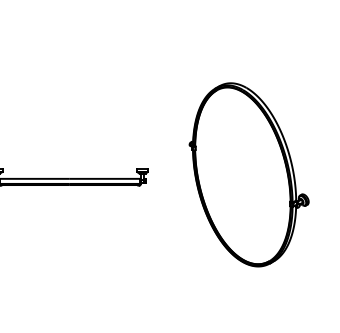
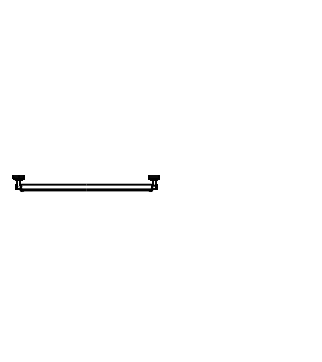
part: (249, 174) -> (253, 180), removed

